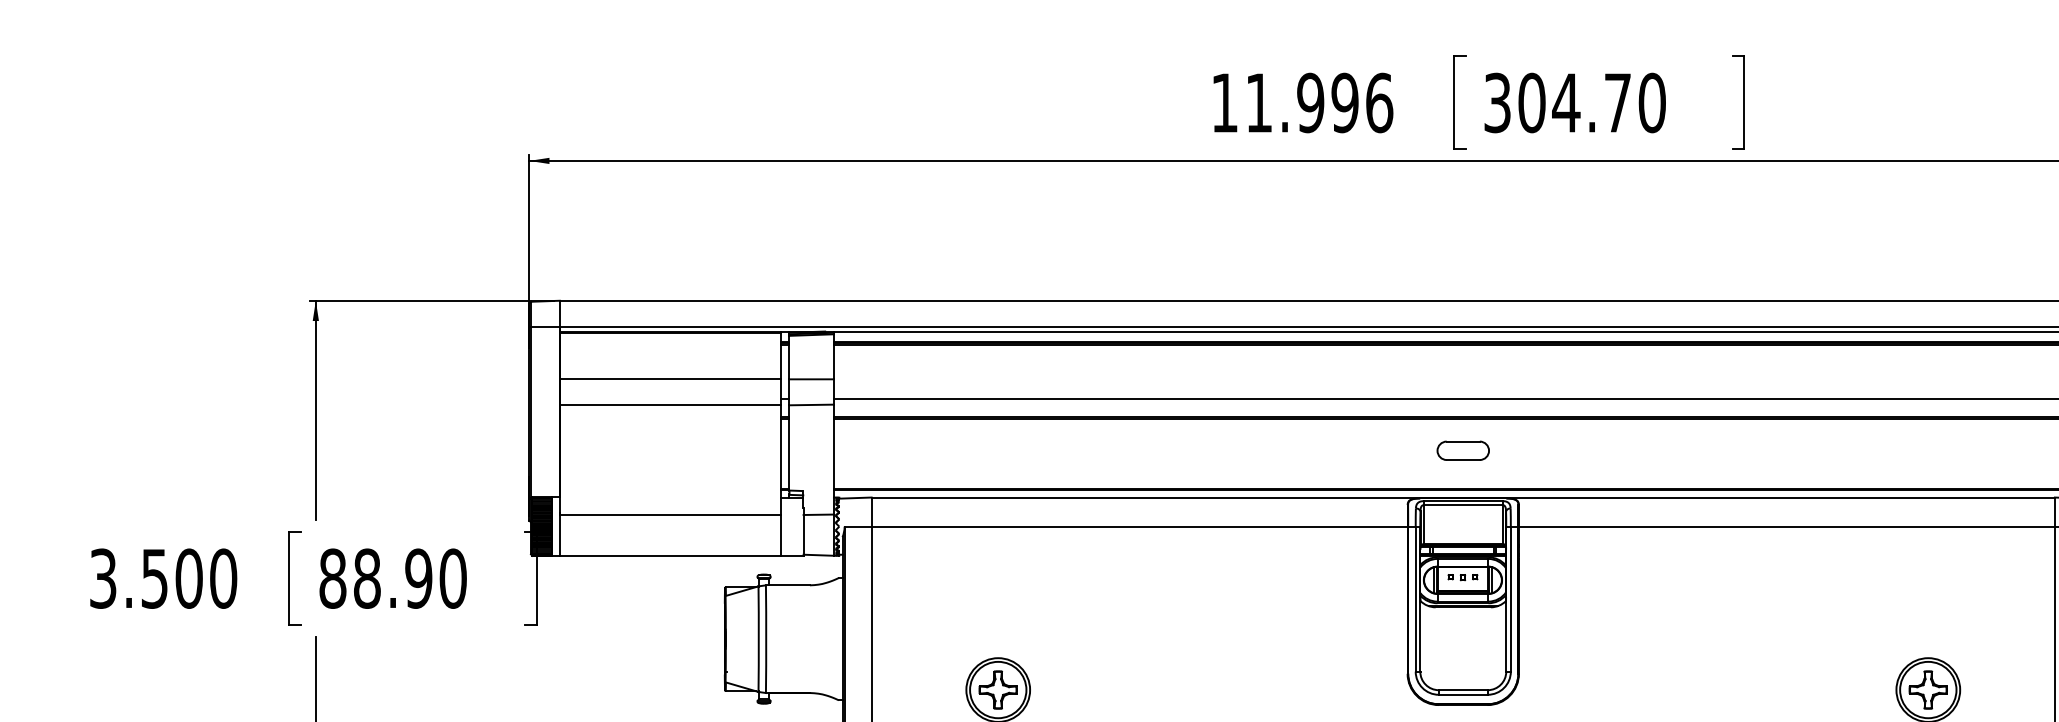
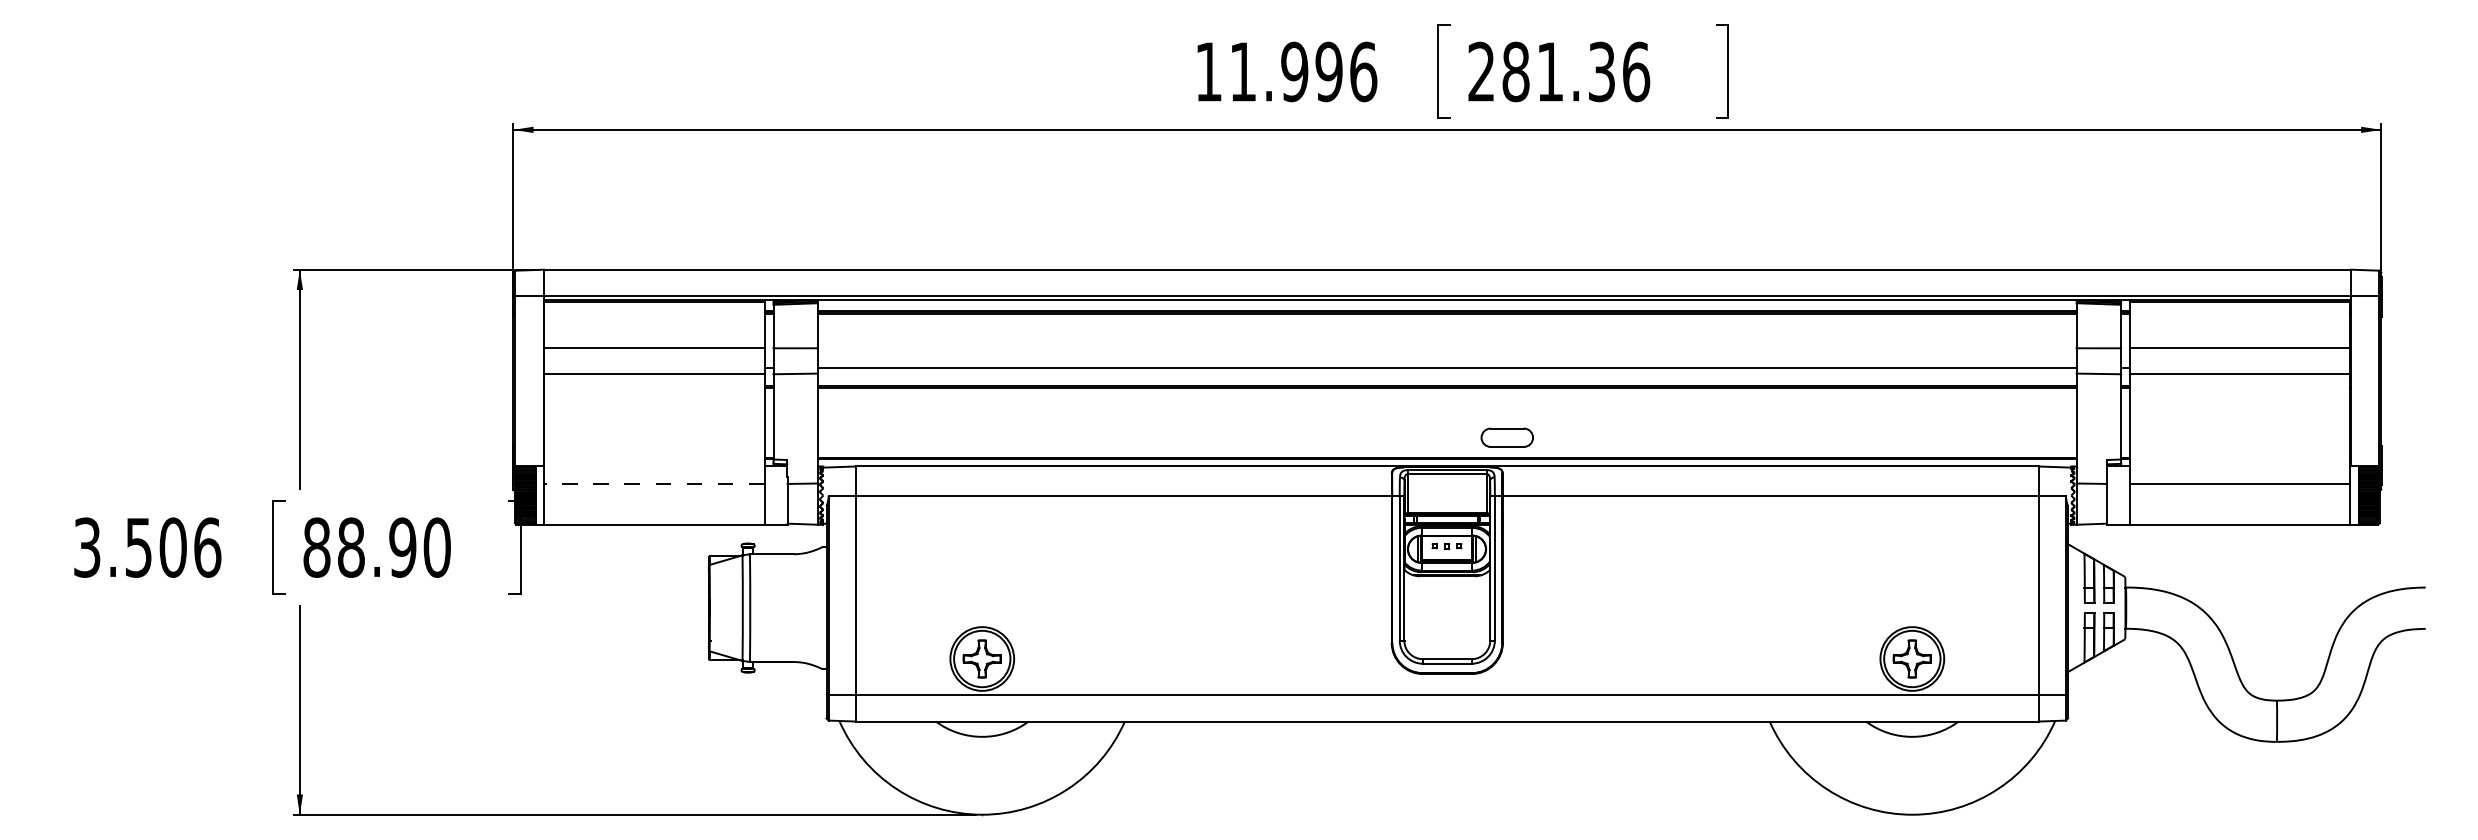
text: (1575, 102) -> (1559, 71), 304.70 -> 281.36
part: (1462, 450) -> (1506, 437), moved
line: (669, 514) -> (653, 483), solid -> dashed
text: (223, 578) -> (207, 547), 3.500 -> 3.506

